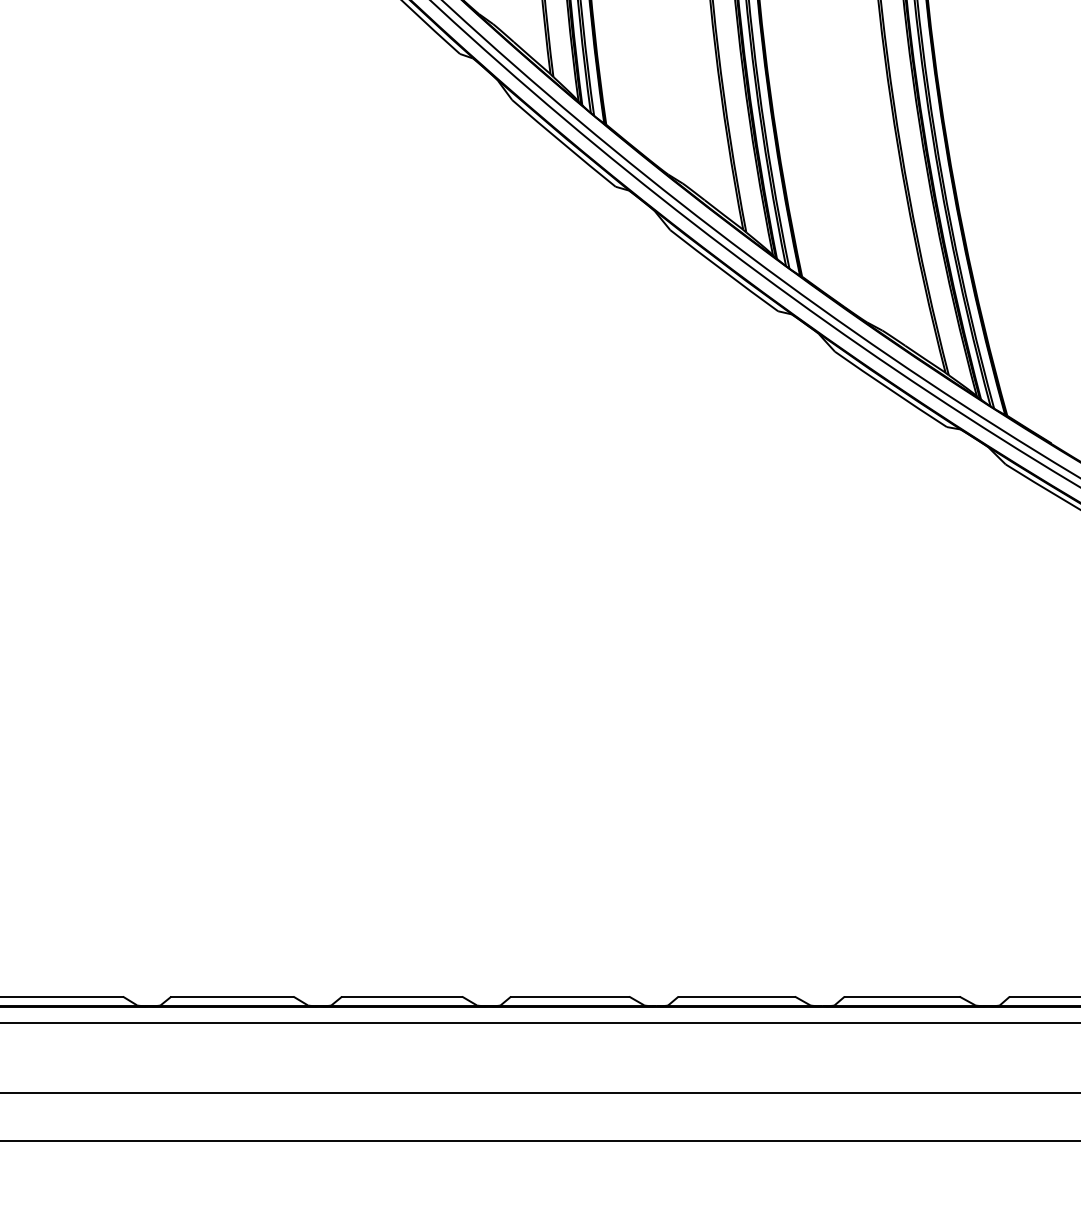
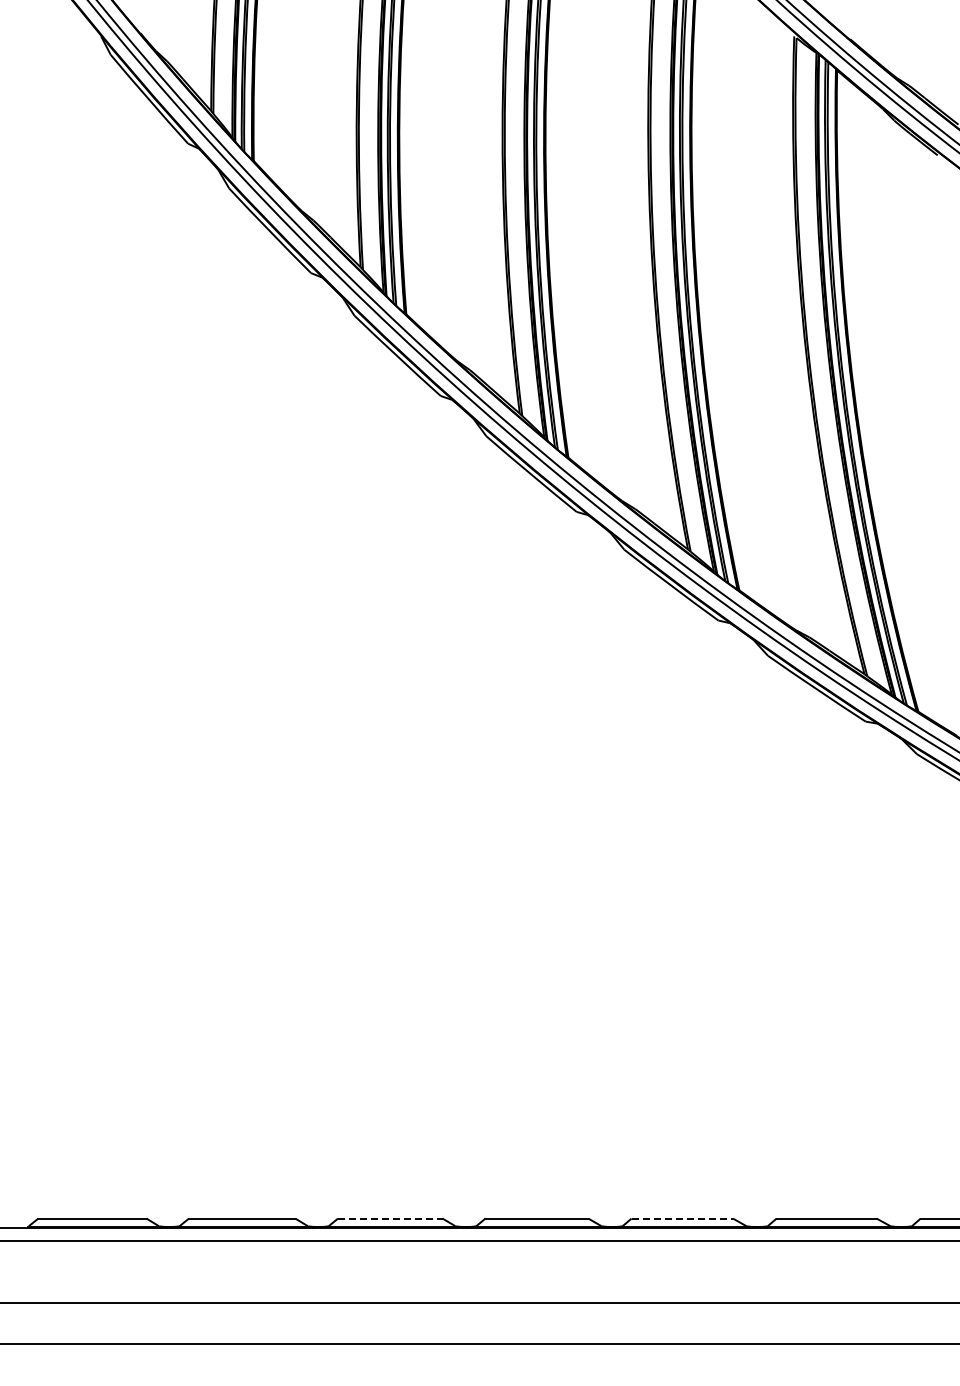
line: (402, 996) -> (390, 1218), solid -> dashed
line: (736, 996) -> (682, 1218), solid -> dashed

